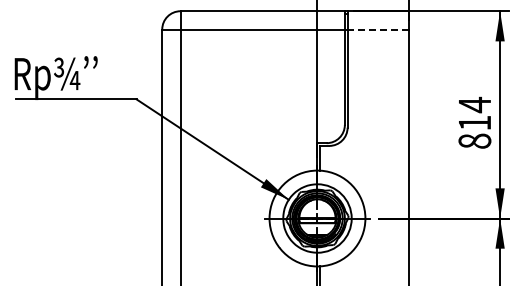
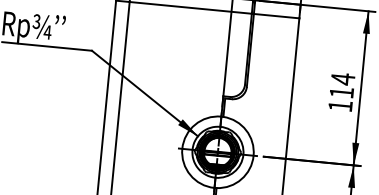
line: (378, 29) -> (276, 16), dashed -> solid
text: (474, 140) -> (340, 105), 814 -> 114

